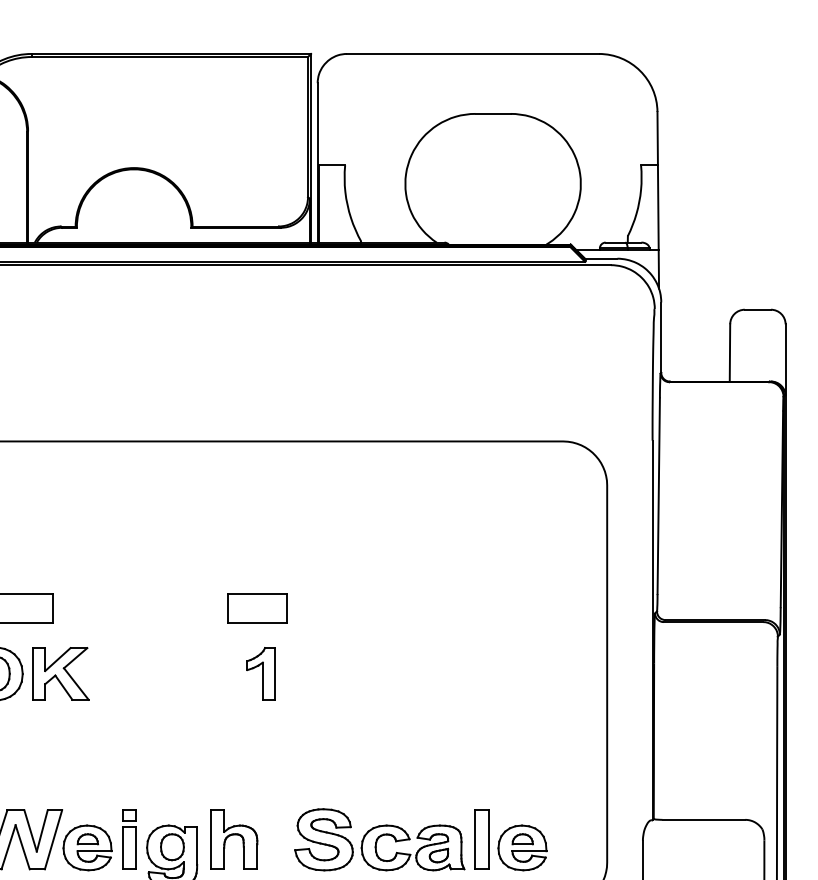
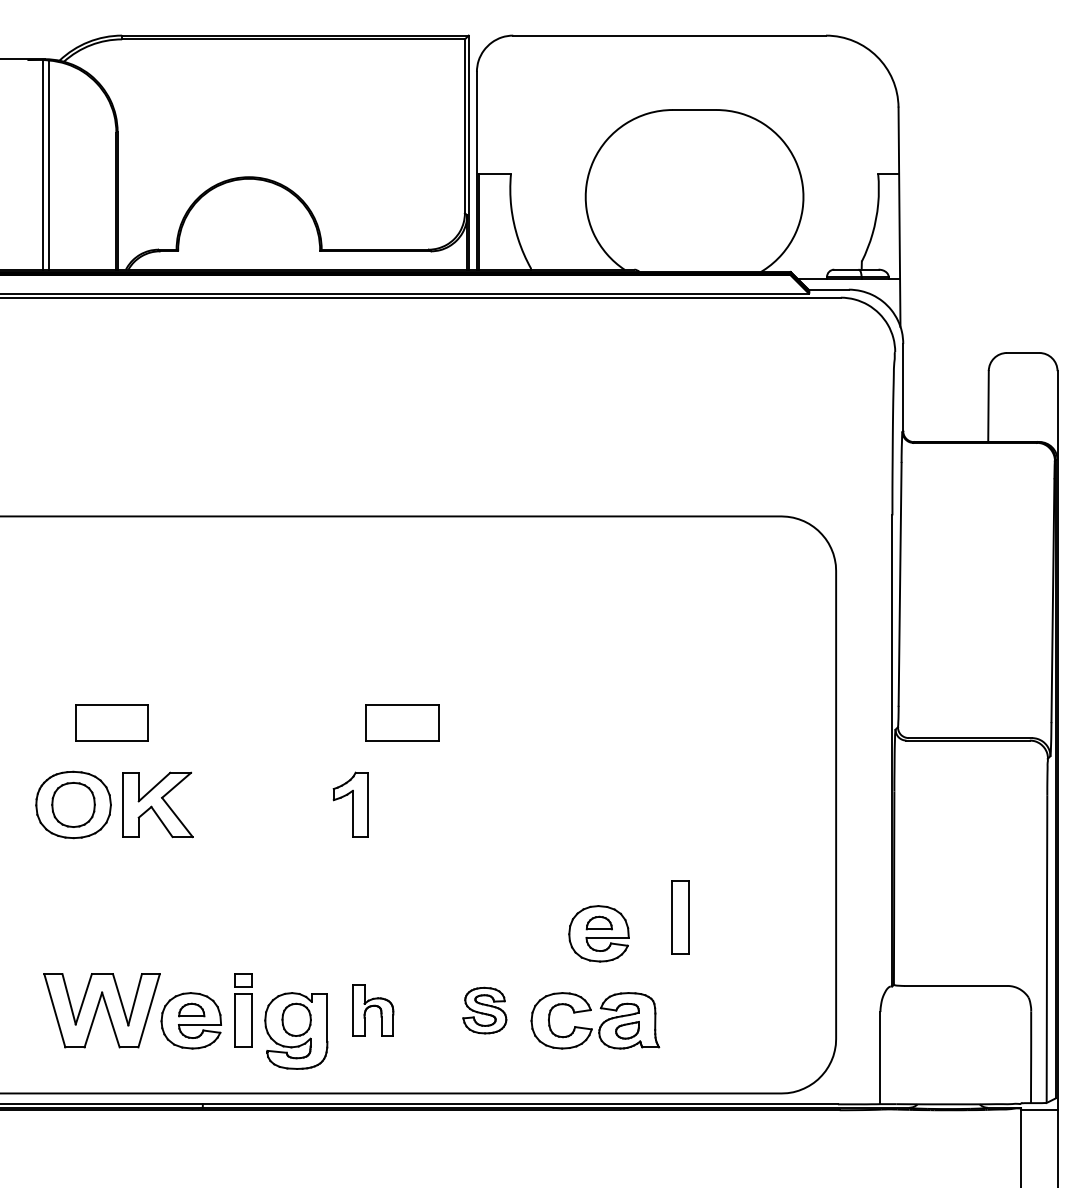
part: (260, 673) -> (350, 804), moved
part: (233, 839) -> (372, 1010), size x0.7
part: (323, 839) -> (484, 1010), size x0.6
part: (481, 839) -> (680, 917), moved
part: (522, 847) -> (598, 933), moved

